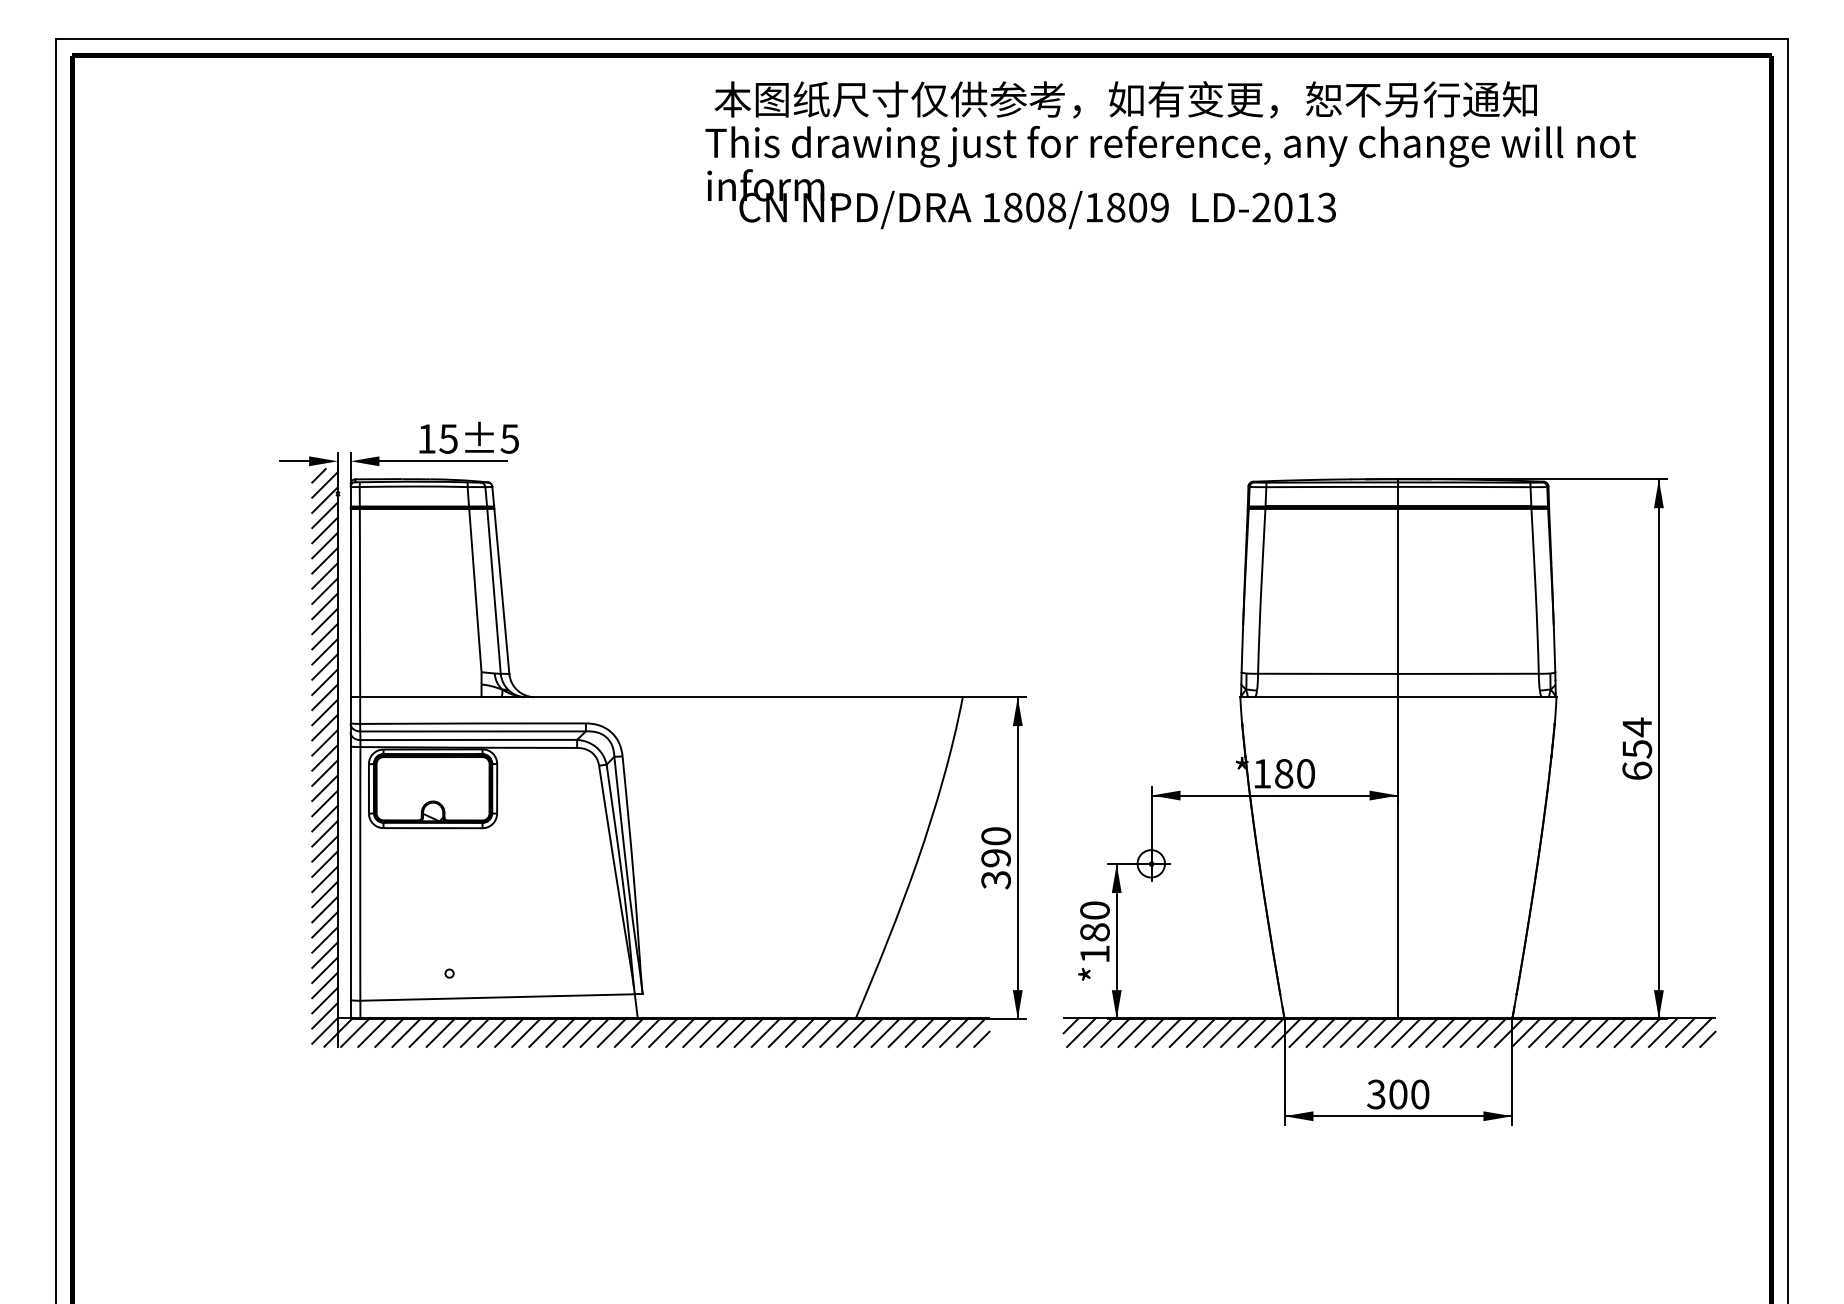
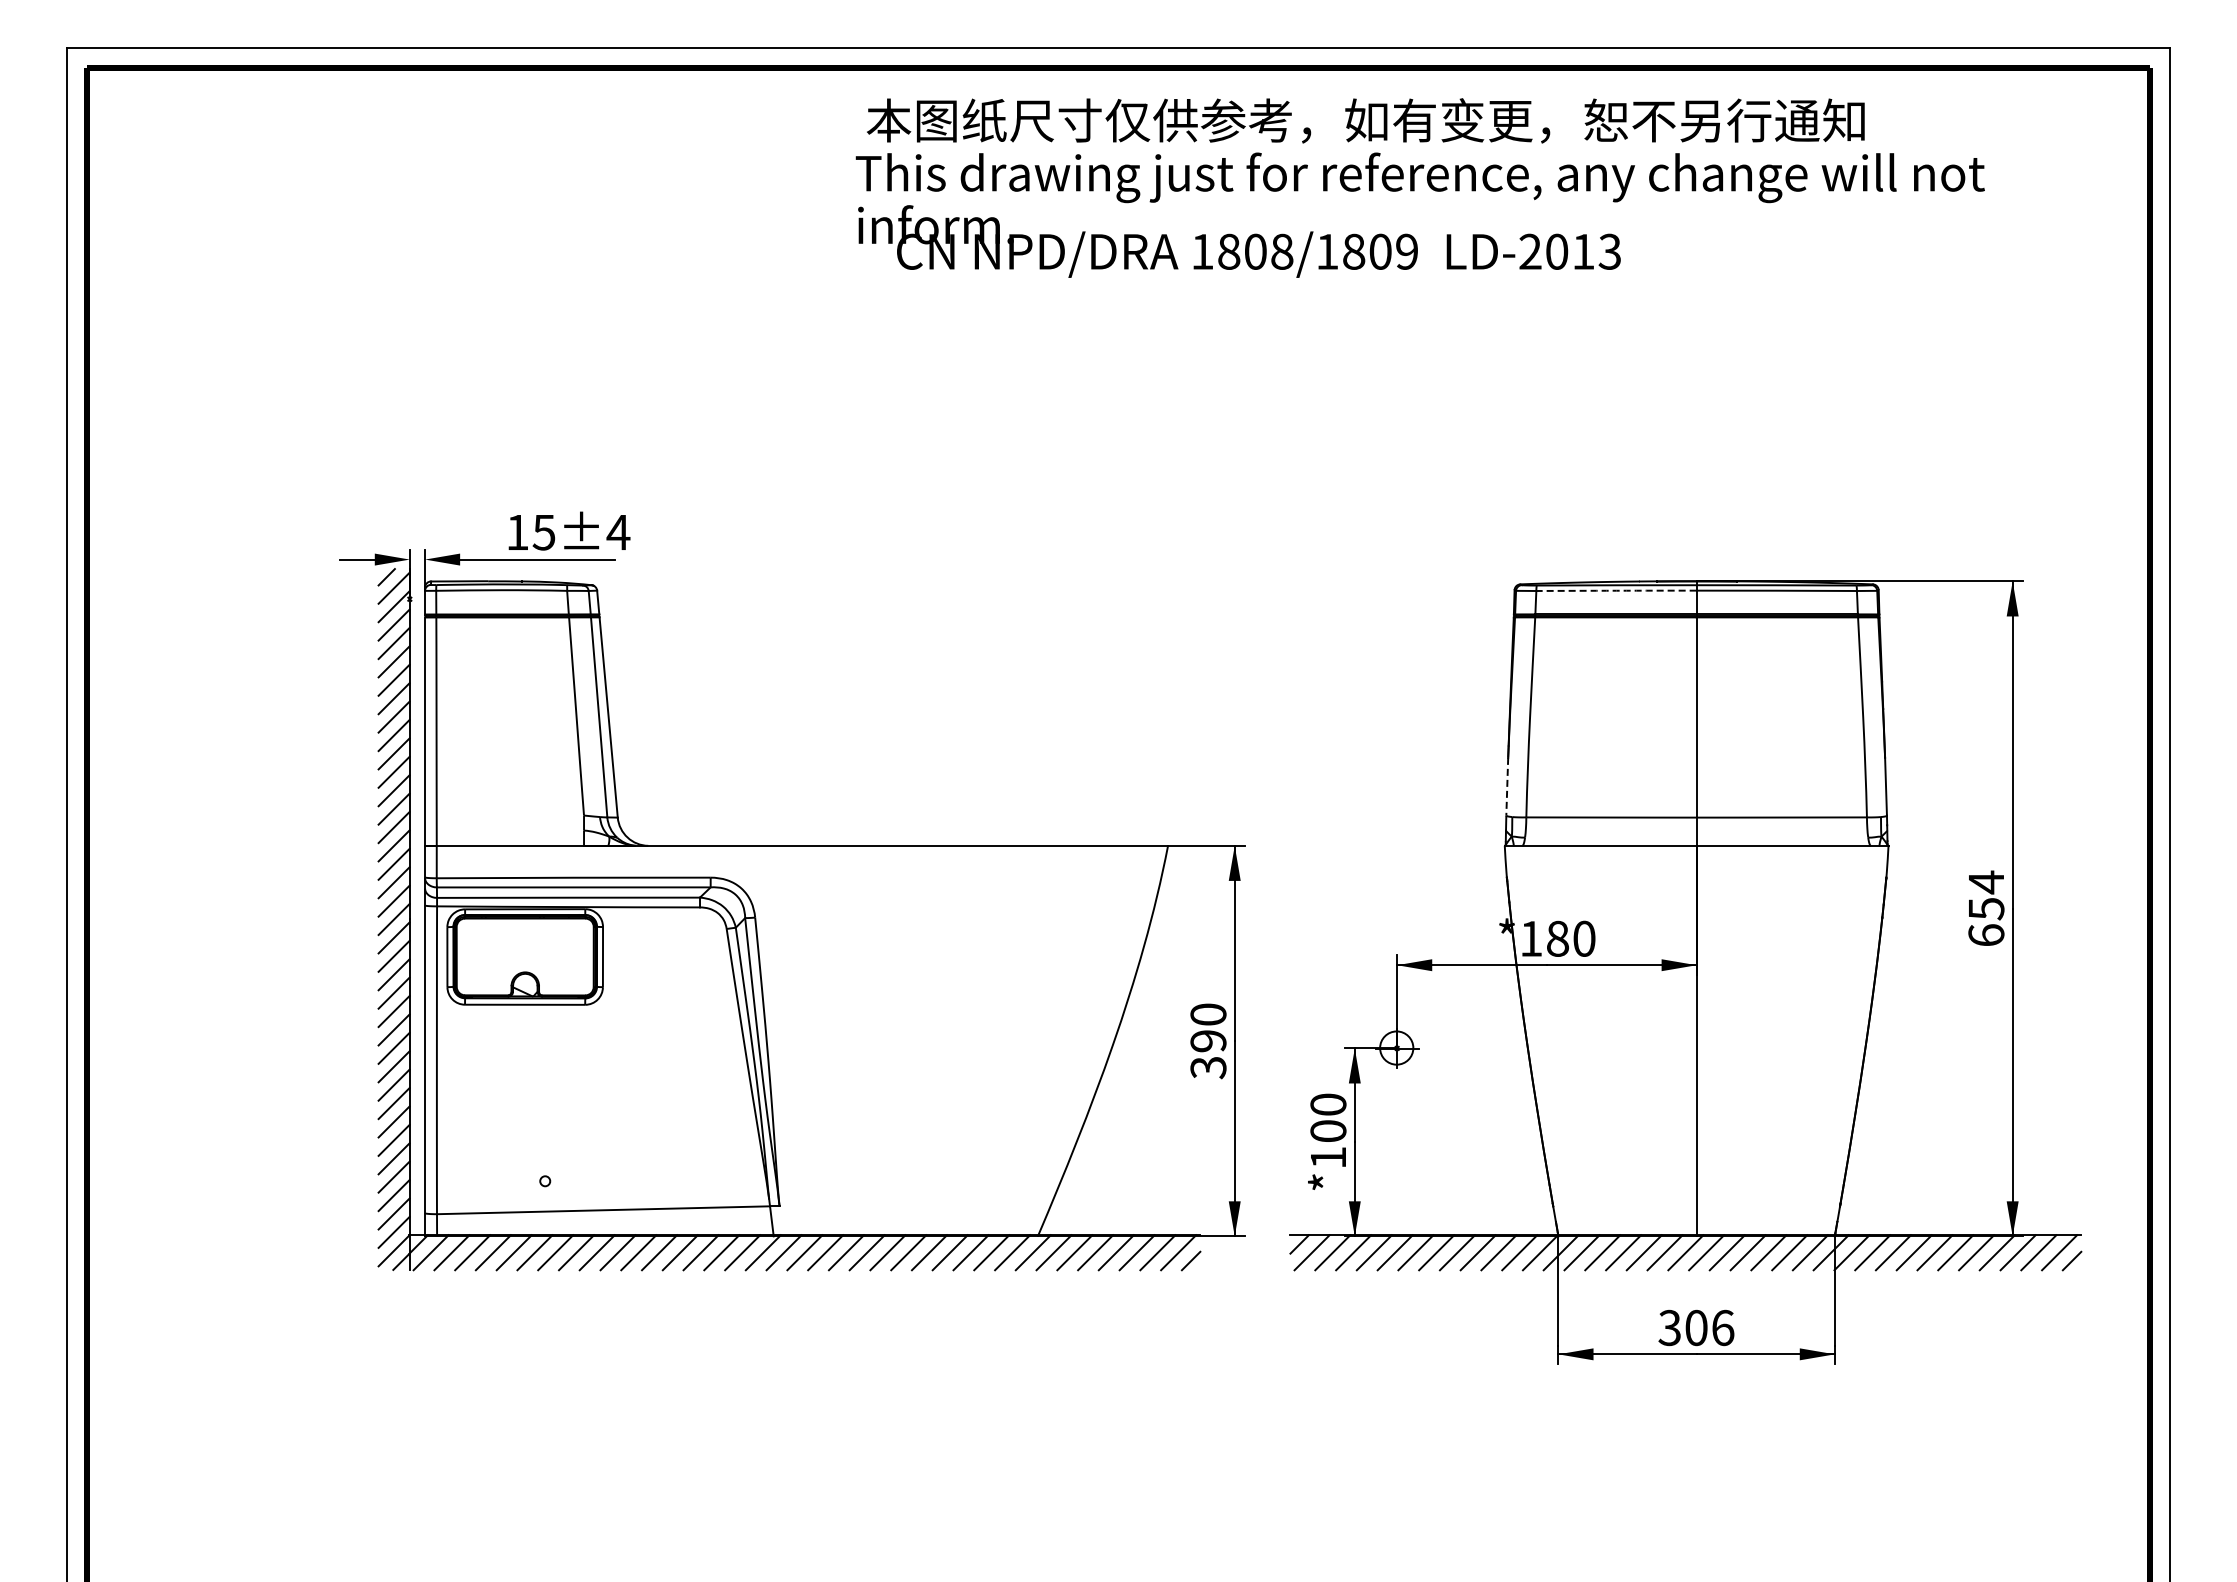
text: (509, 438) -> (618, 532), 15±5 -> 15±4
arc: (1332, 486) -> (1616, 590), solid -> dashed
line: (1242, 648) -> (1507, 786), solid -> dashed
text: (1095, 932) -> (1328, 1131), *180 -> *100
text: (1420, 1094) -> (1723, 1327), 300 -> 306

